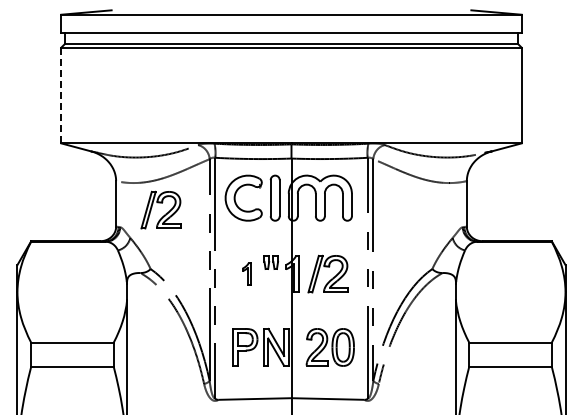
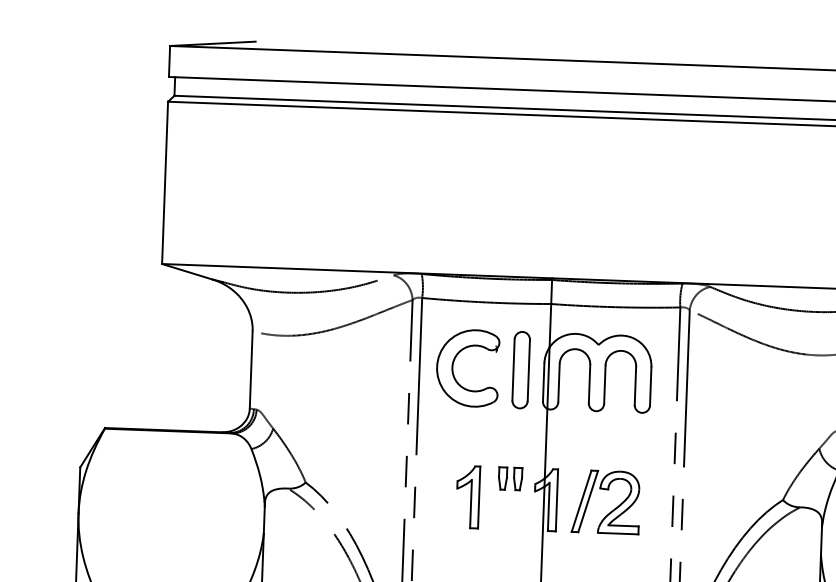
line: (61, 95) -> (165, 182), dashed -> solid
part: (160, 209) -> (326, 382), removed
part: (246, 273) -> (467, 495), size x1.67

